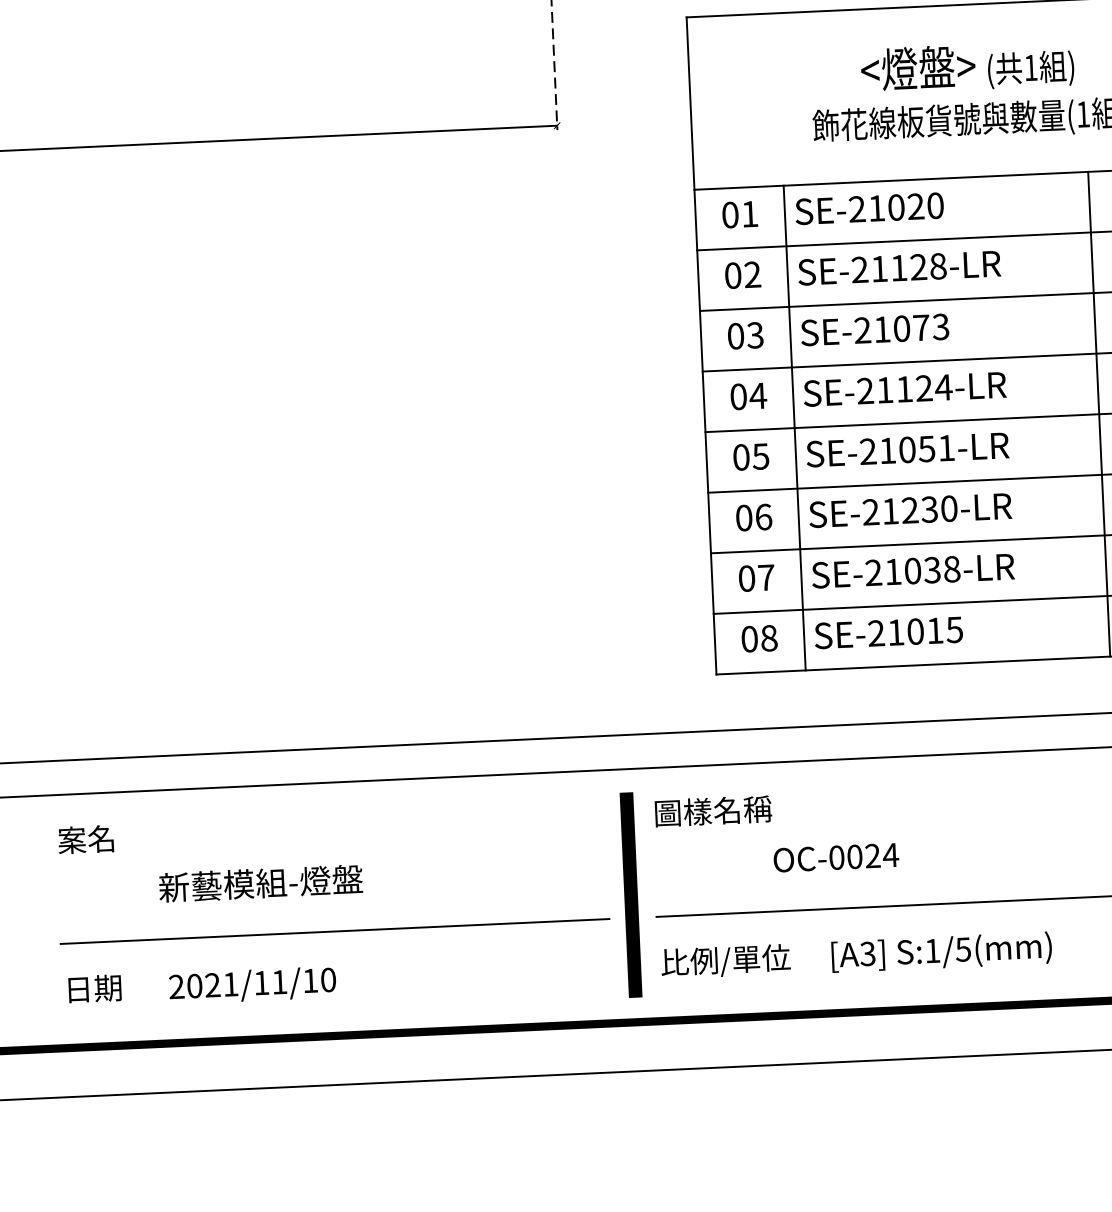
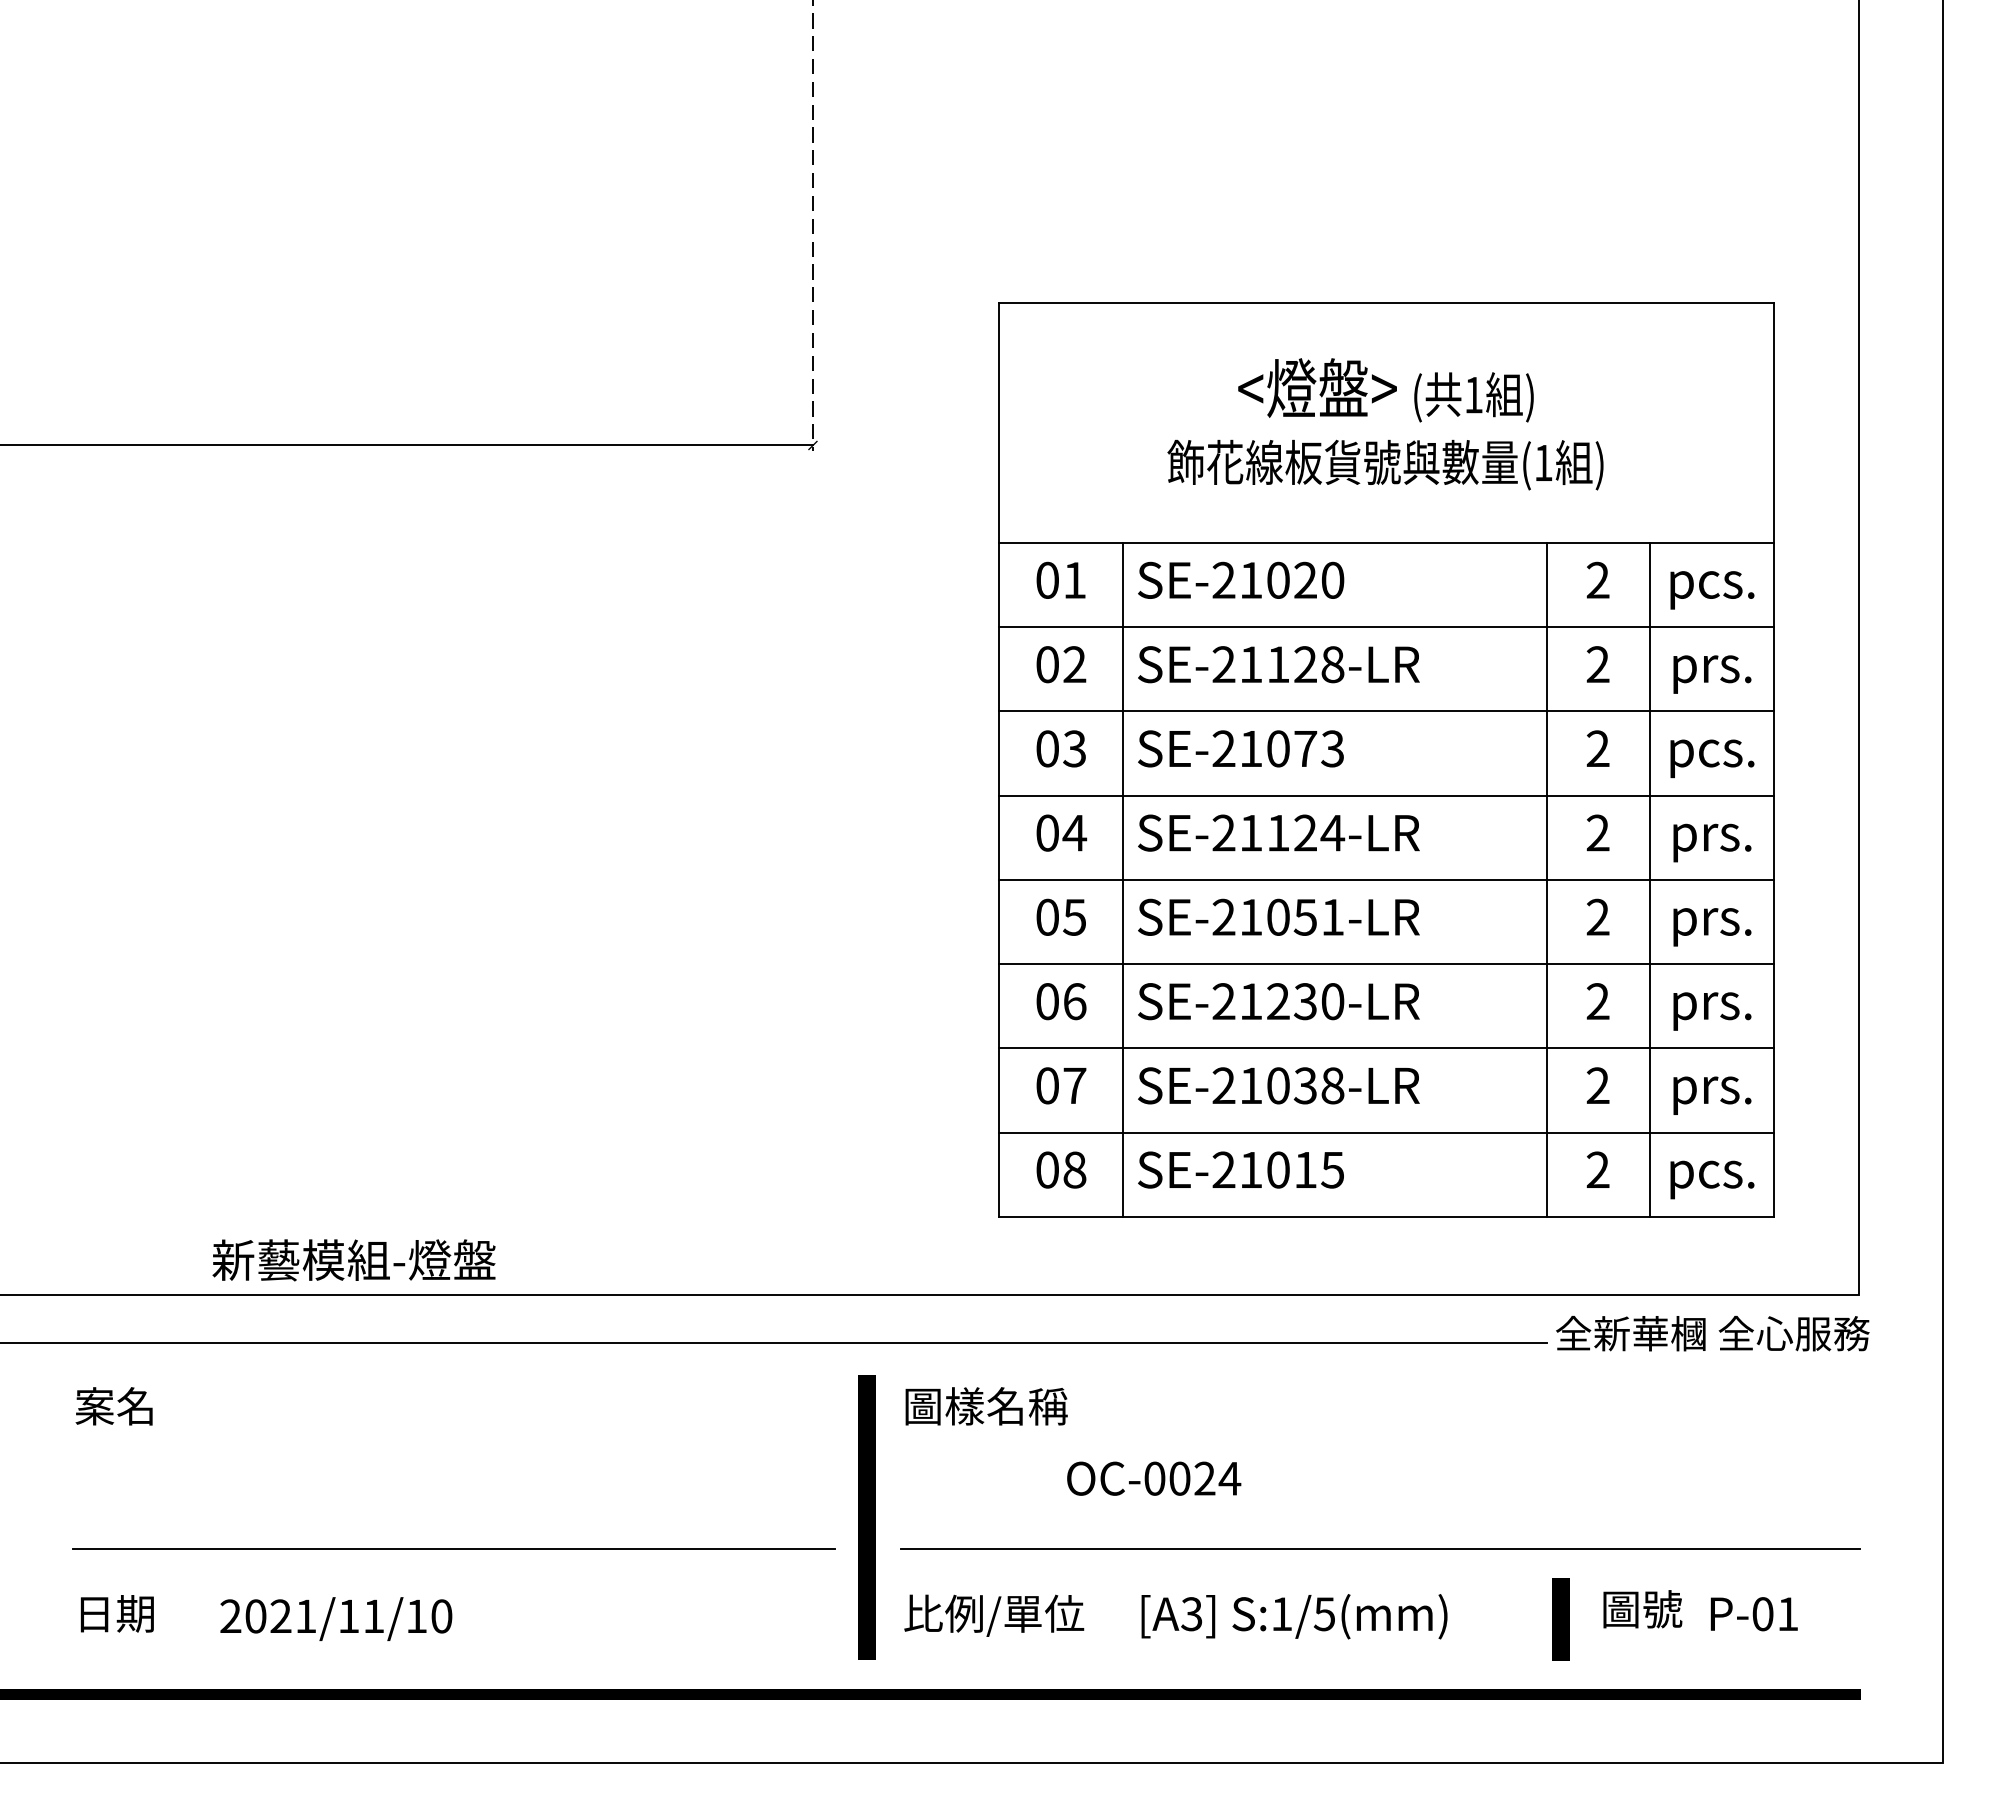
text: (260, 883) -> (353, 1260), moved

